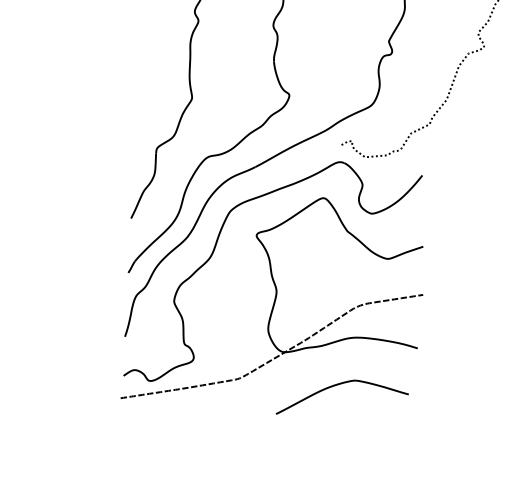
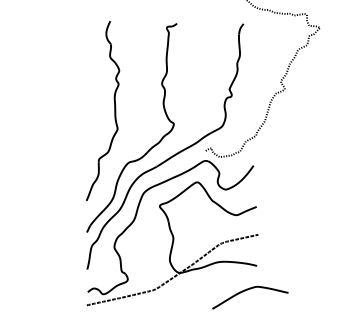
curve: (340, 386) -> (248, 290), moved

